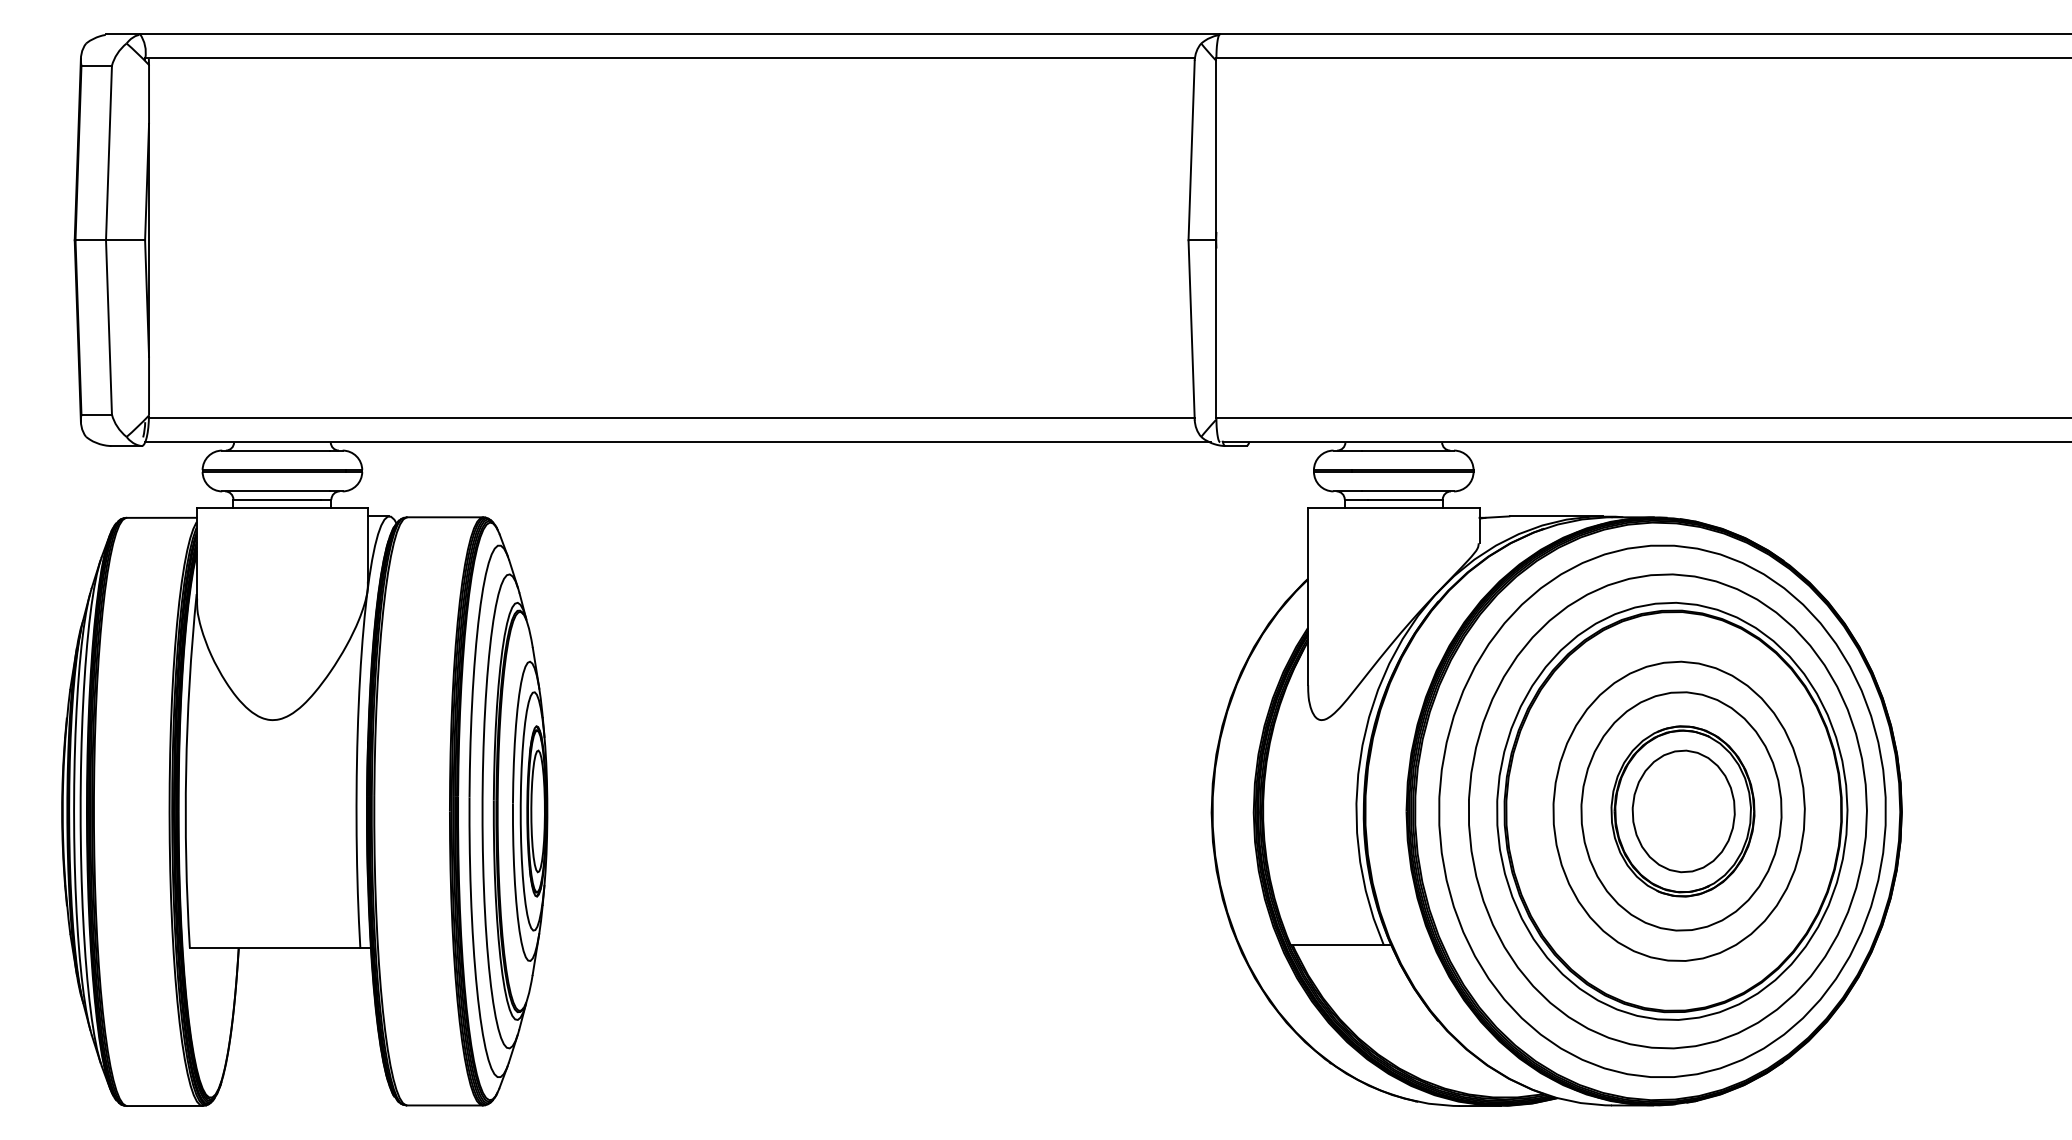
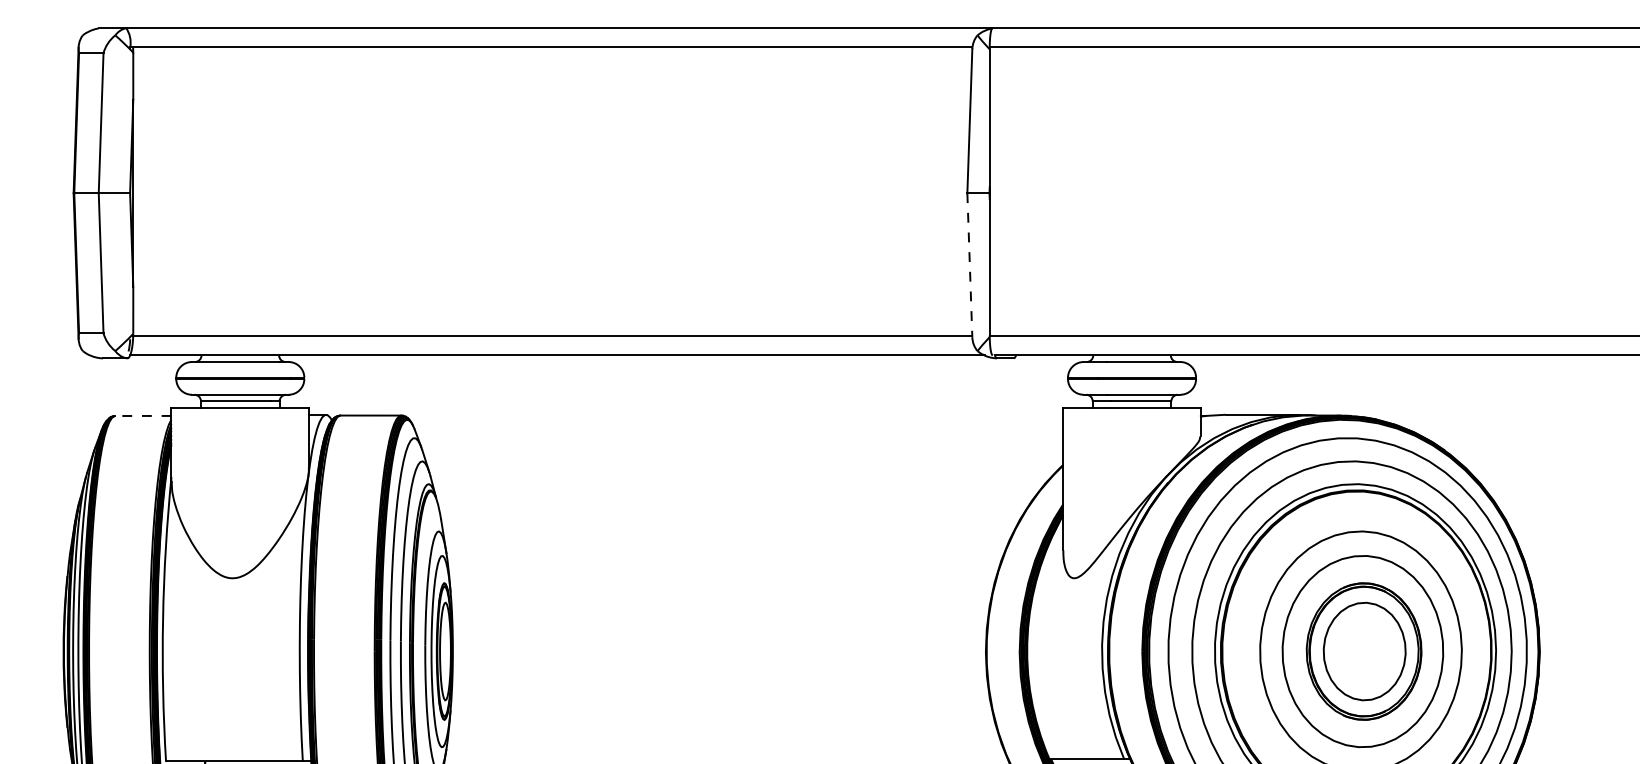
line: (1191, 329) -> (969, 264), solid -> dashed
line: (161, 517) -> (143, 415), solid -> dashed

